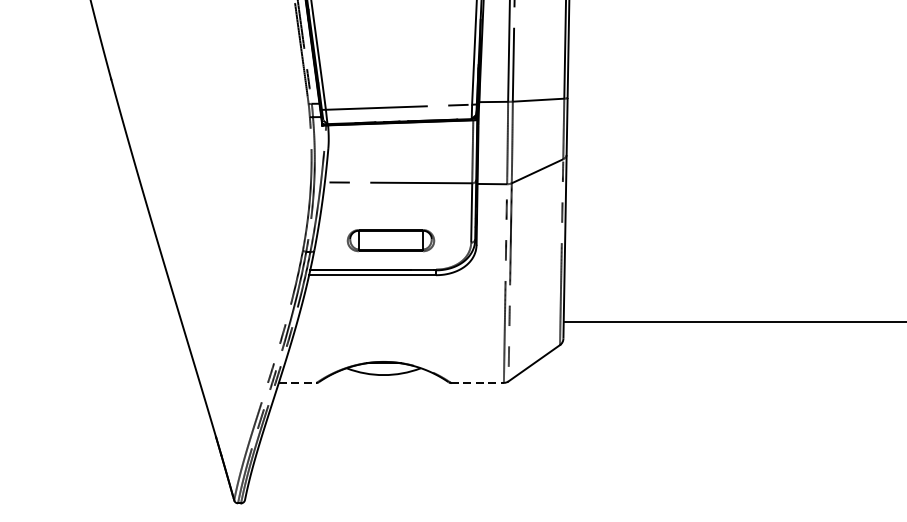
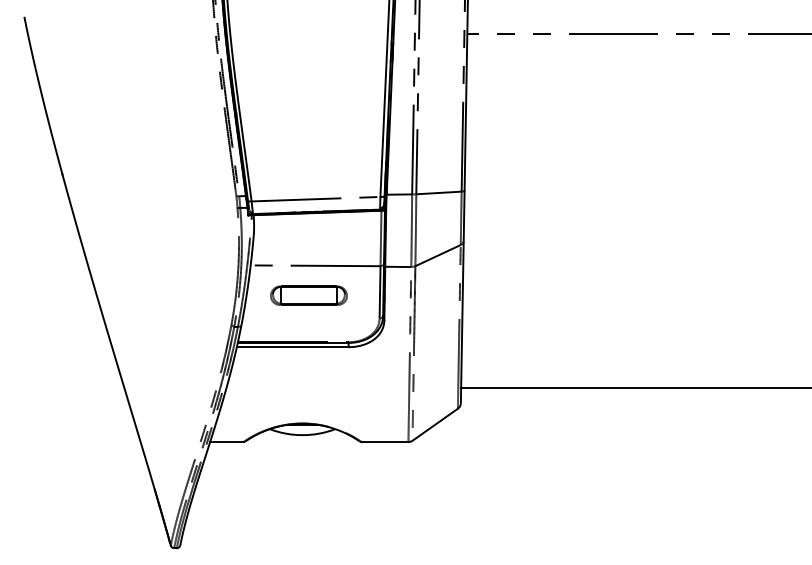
part: (390, 240) -> (308, 295), moved
line: (297, 383) -> (226, 442), dashed -> solid
line: (477, 383) -> (385, 442), dashed -> solid

